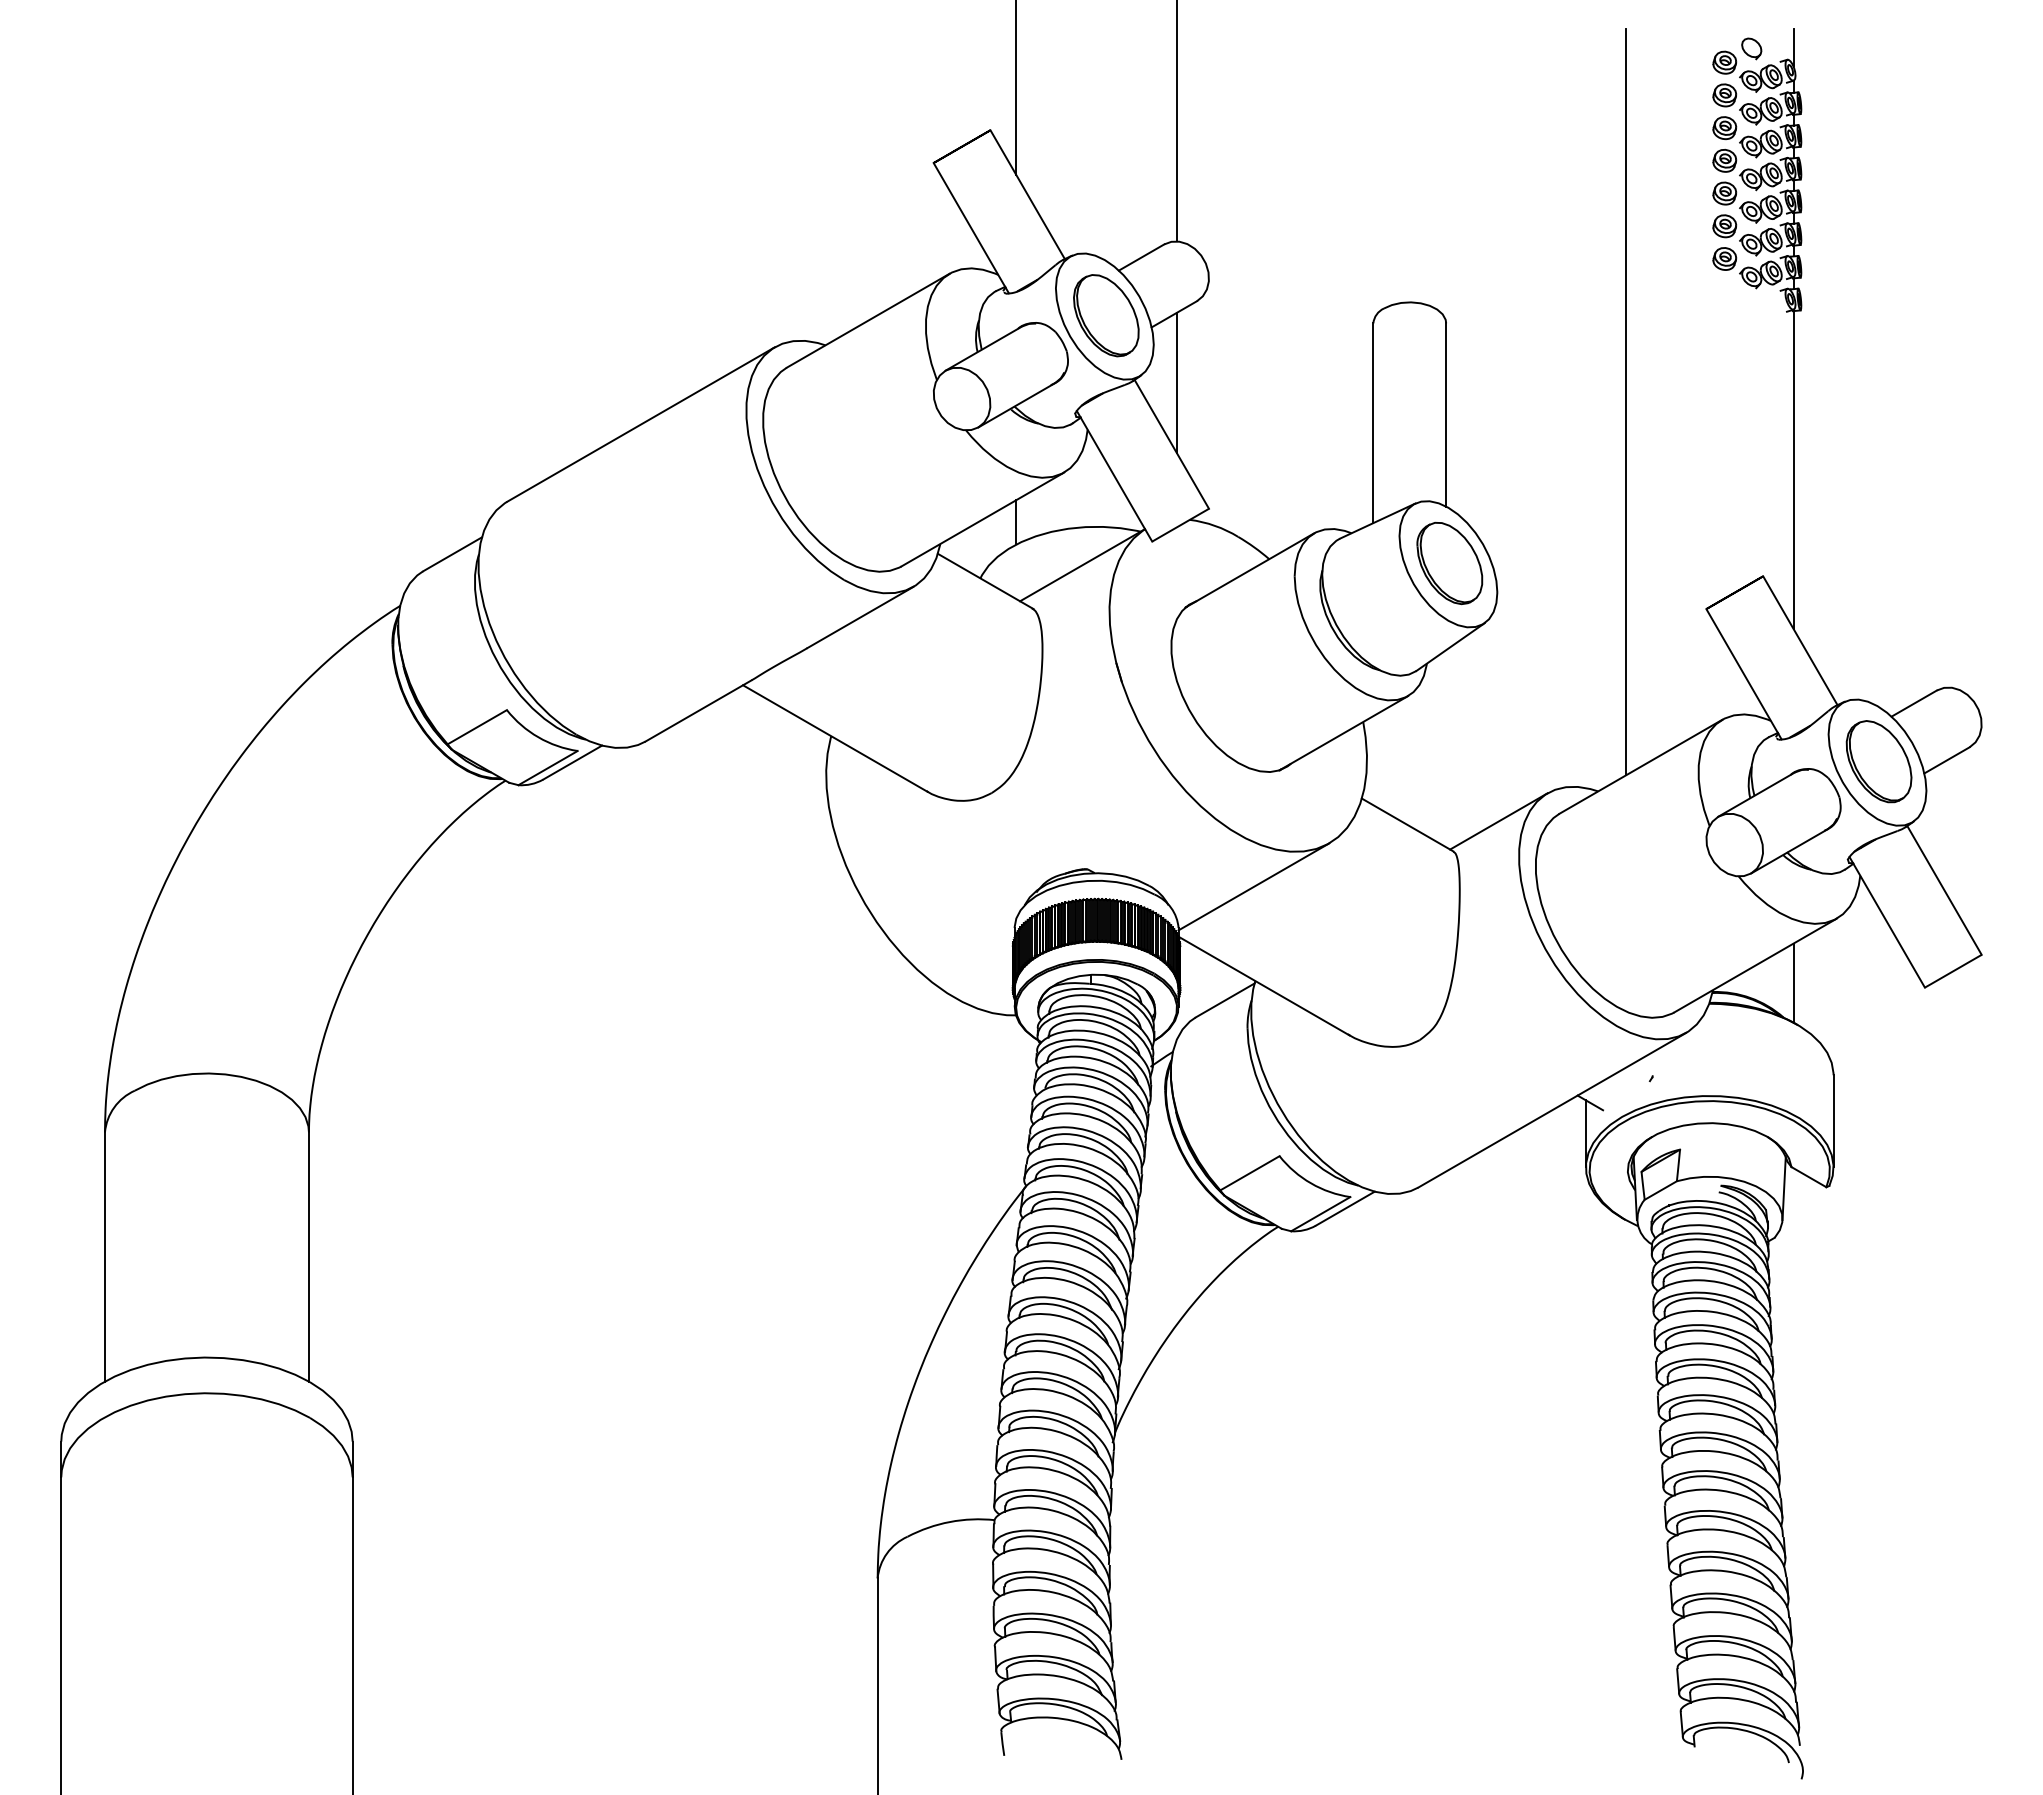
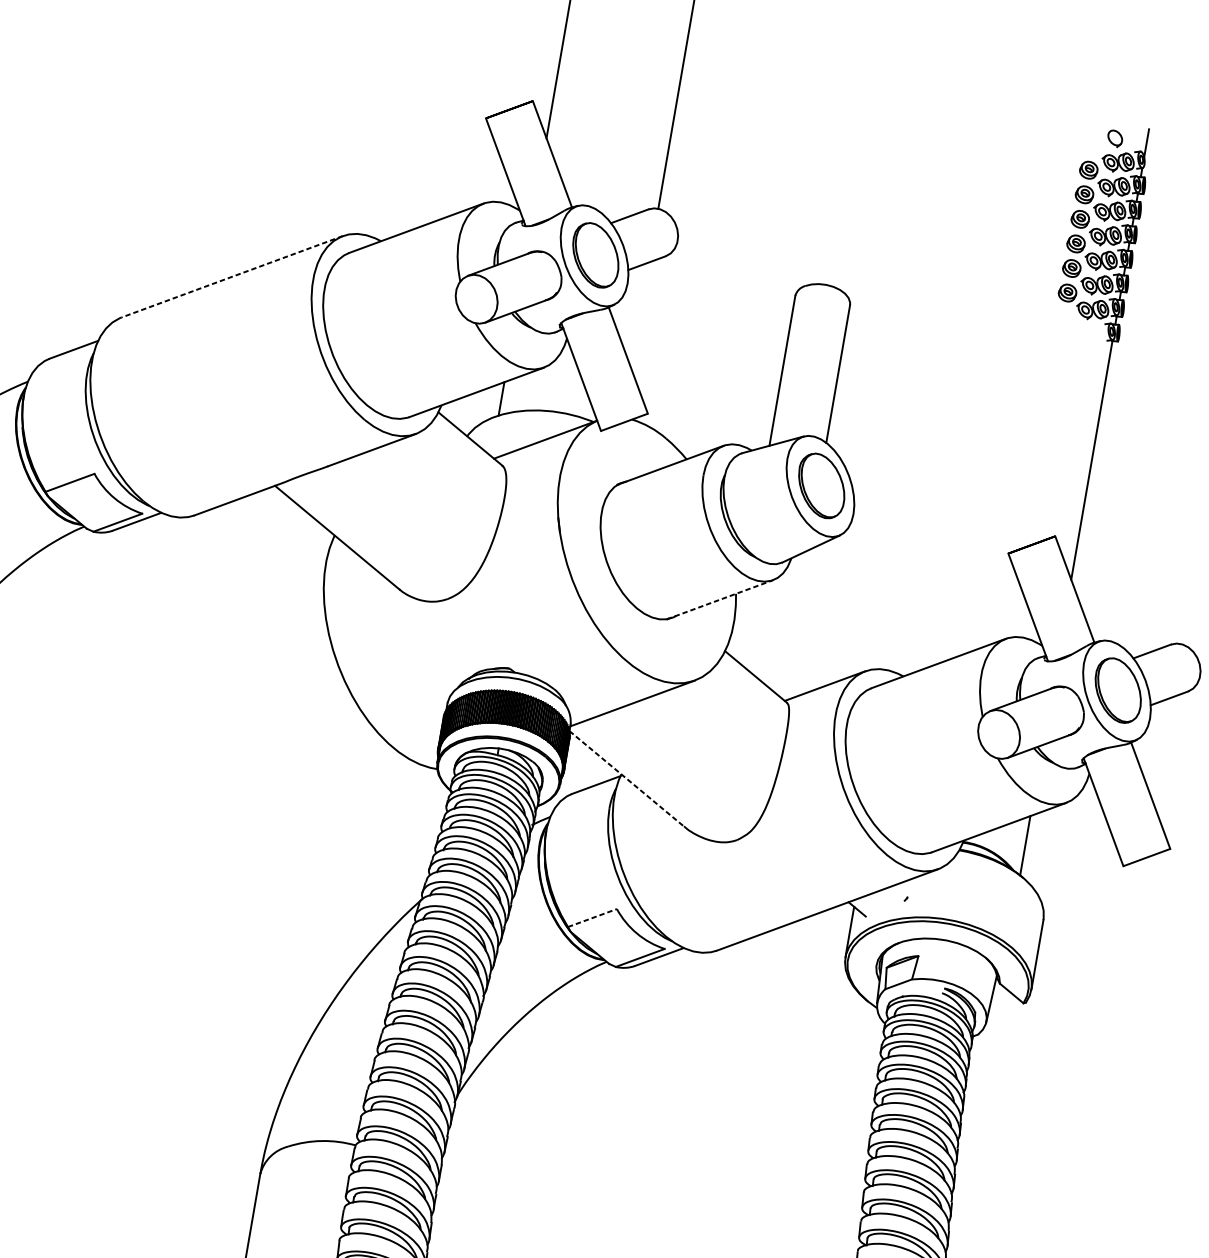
part: (1724, 62) -> (1092, 145), removed
line: (1176, 382) -> (639, 314), removed
line: (1625, 402) -> (974, 387), removed
line: (641, 424) -> (232, 276), solid -> dashed
line: (1344, 733) -> (720, 600), solid -> dashed
line: (1264, 986) -> (627, 779), solid -> dashed
line: (1250, 1173) -> (592, 918), solid -> dashed

